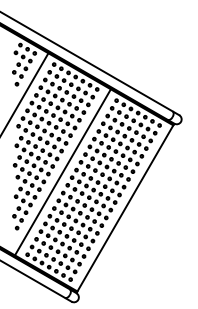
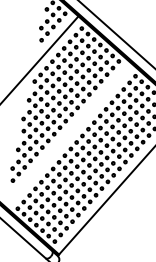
line: (62, 172) -> (68, 135), removed

